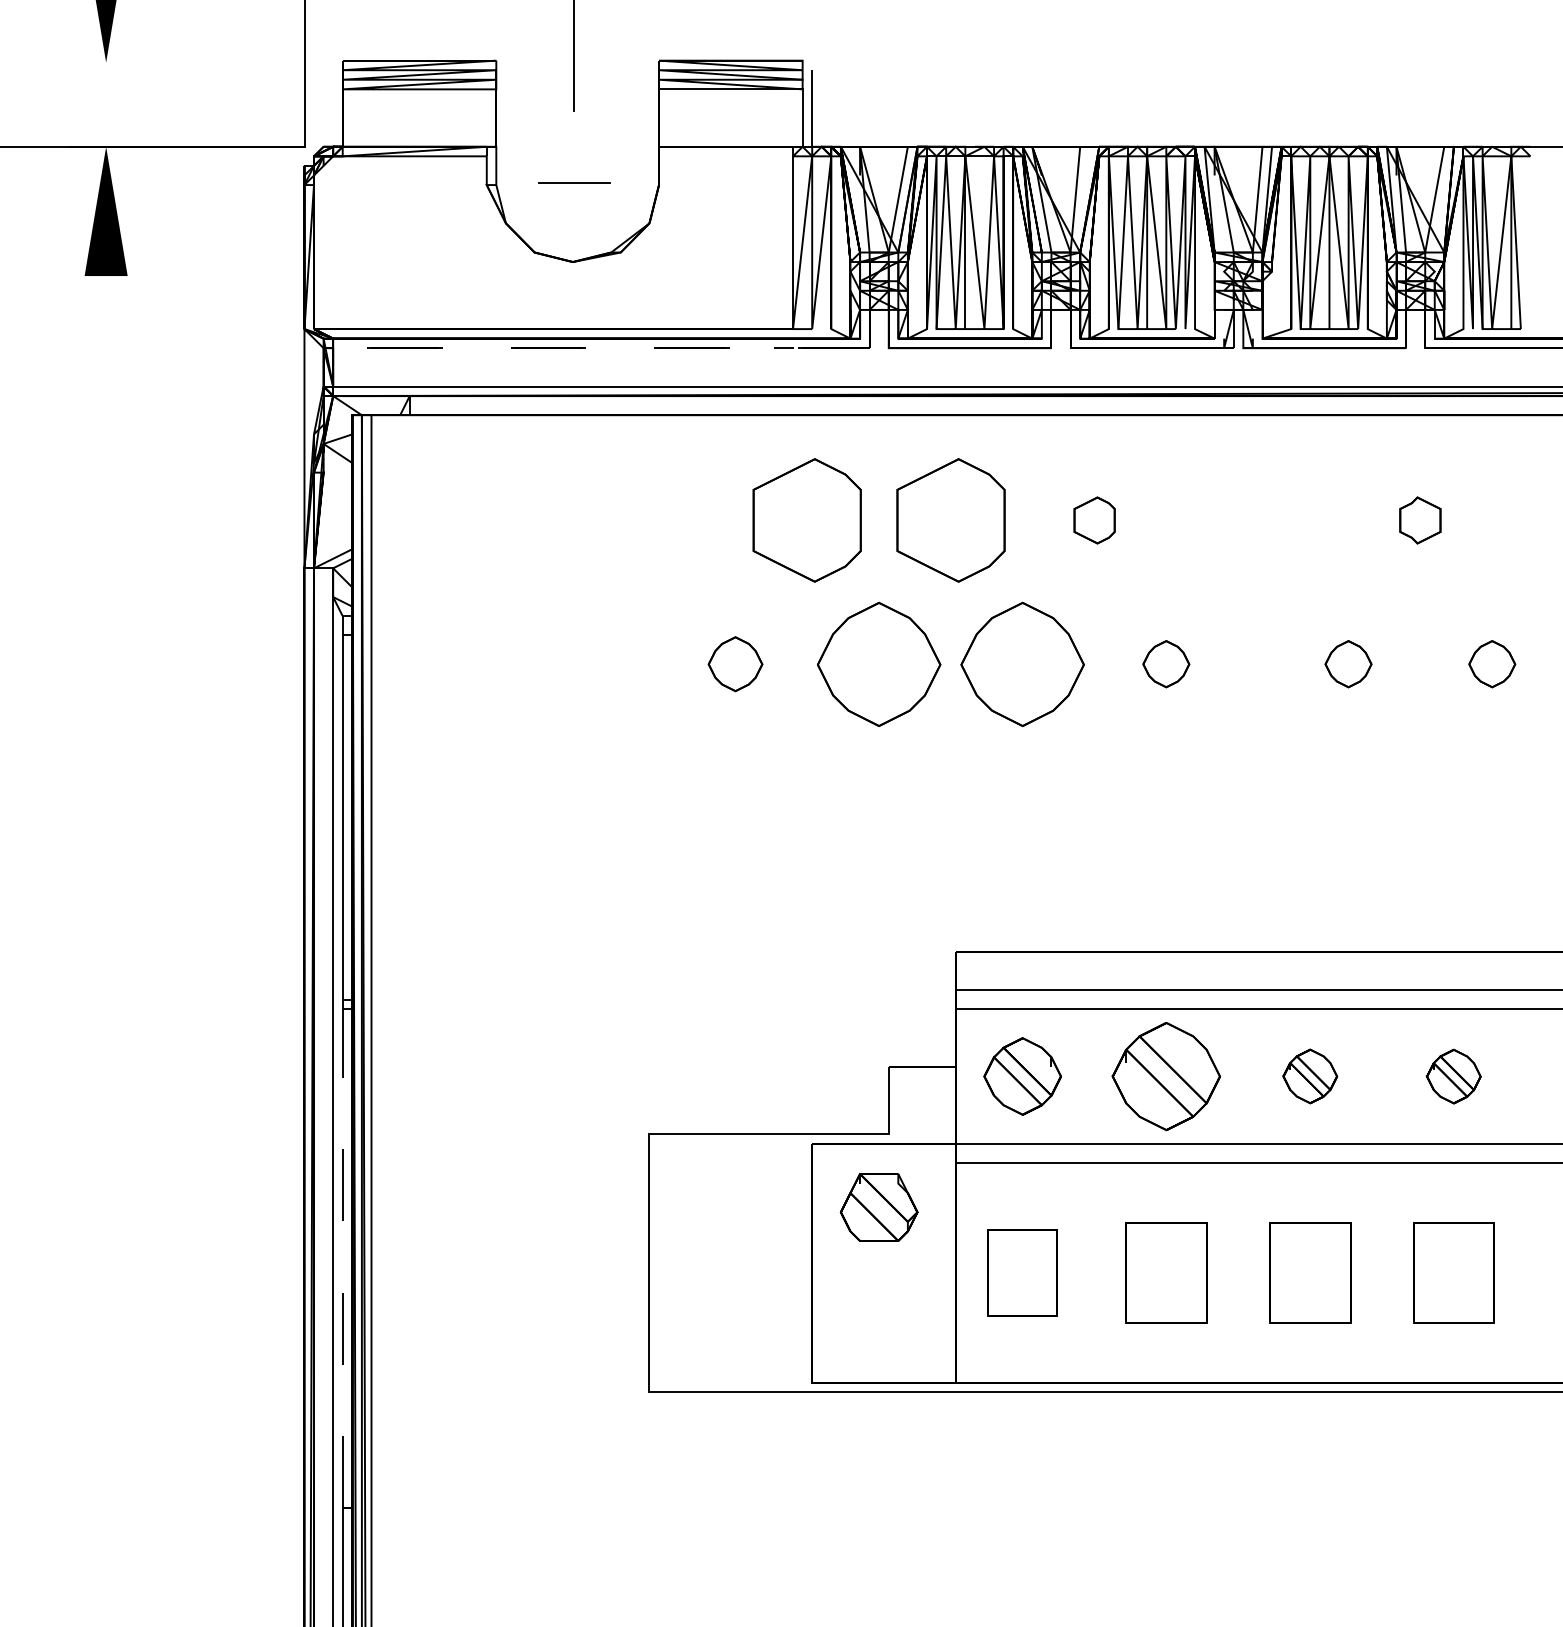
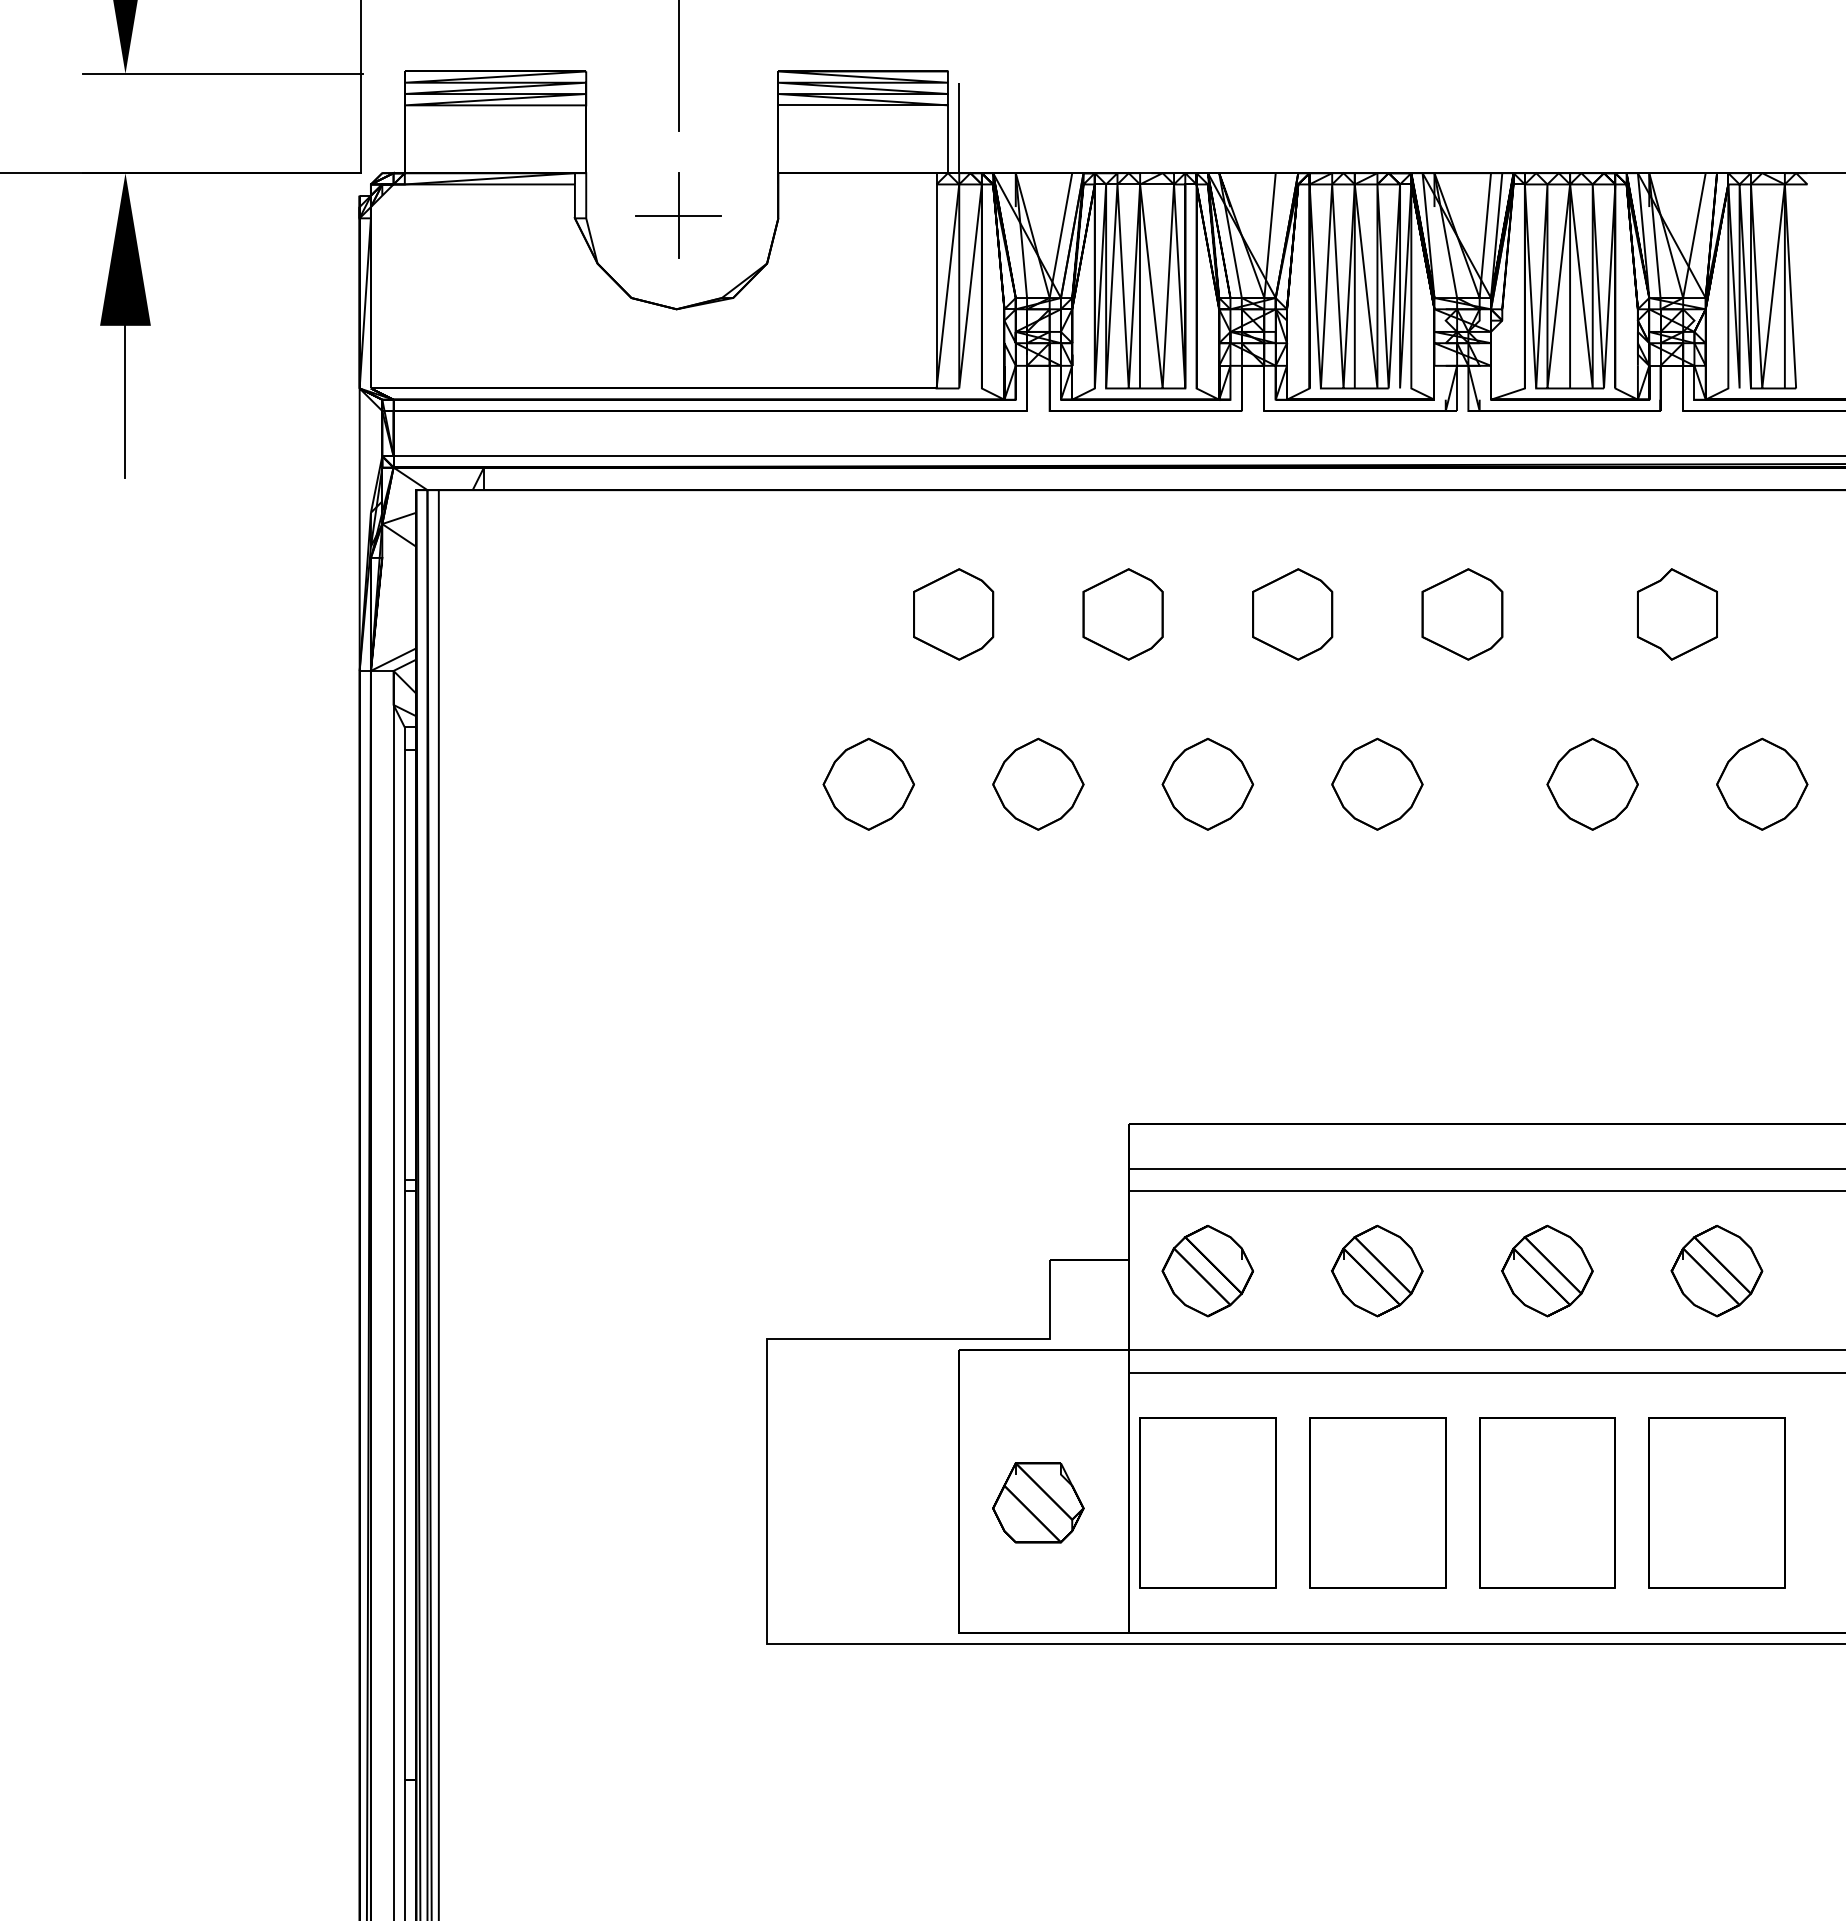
line: (189, 62) -> (223, 73), added
line: (574, 182) -> (678, 215), added
line: (106, 340) -> (125, 401), added
line: (381, 348) -> (450, 411), dashed -> solid
part: (807, 520) -> (953, 614), size x0.62
part: (950, 520) -> (1122, 614), size x0.62
part: (1094, 520) -> (1292, 614), size x1.67
part: (1238, 520) -> (1462, 614), added
part: (1420, 520) -> (1677, 614), size x1.67
part: (735, 663) -> (868, 783), size x1.43
part: (879, 663) -> (1038, 783), size x0.62
part: (1022, 663) -> (1207, 783), size x0.62
part: (1166, 663) -> (1377, 783), size x1.67
part: (1348, 663) -> (1592, 783), size x1.67
part: (1492, 663) -> (1762, 783), size x1.67
part: (1165, 1076) -> (1376, 1270), size x0.71
part: (1310, 1076) -> (1547, 1270), size x1.43
part: (1453, 1076) -> (1716, 1271), size x1.43
part: (879, 1207) -> (1038, 1502), moved
line: (342, 1258) -> (404, 1486), dashed -> solid
part: (1022, 1272) -> (1207, 1502), size x1.67
part: (1166, 1272) -> (1377, 1502), size x1.43
part: (1310, 1272) -> (1547, 1502), size x1.43
part: (1453, 1272) -> (1716, 1502), size x1.43

